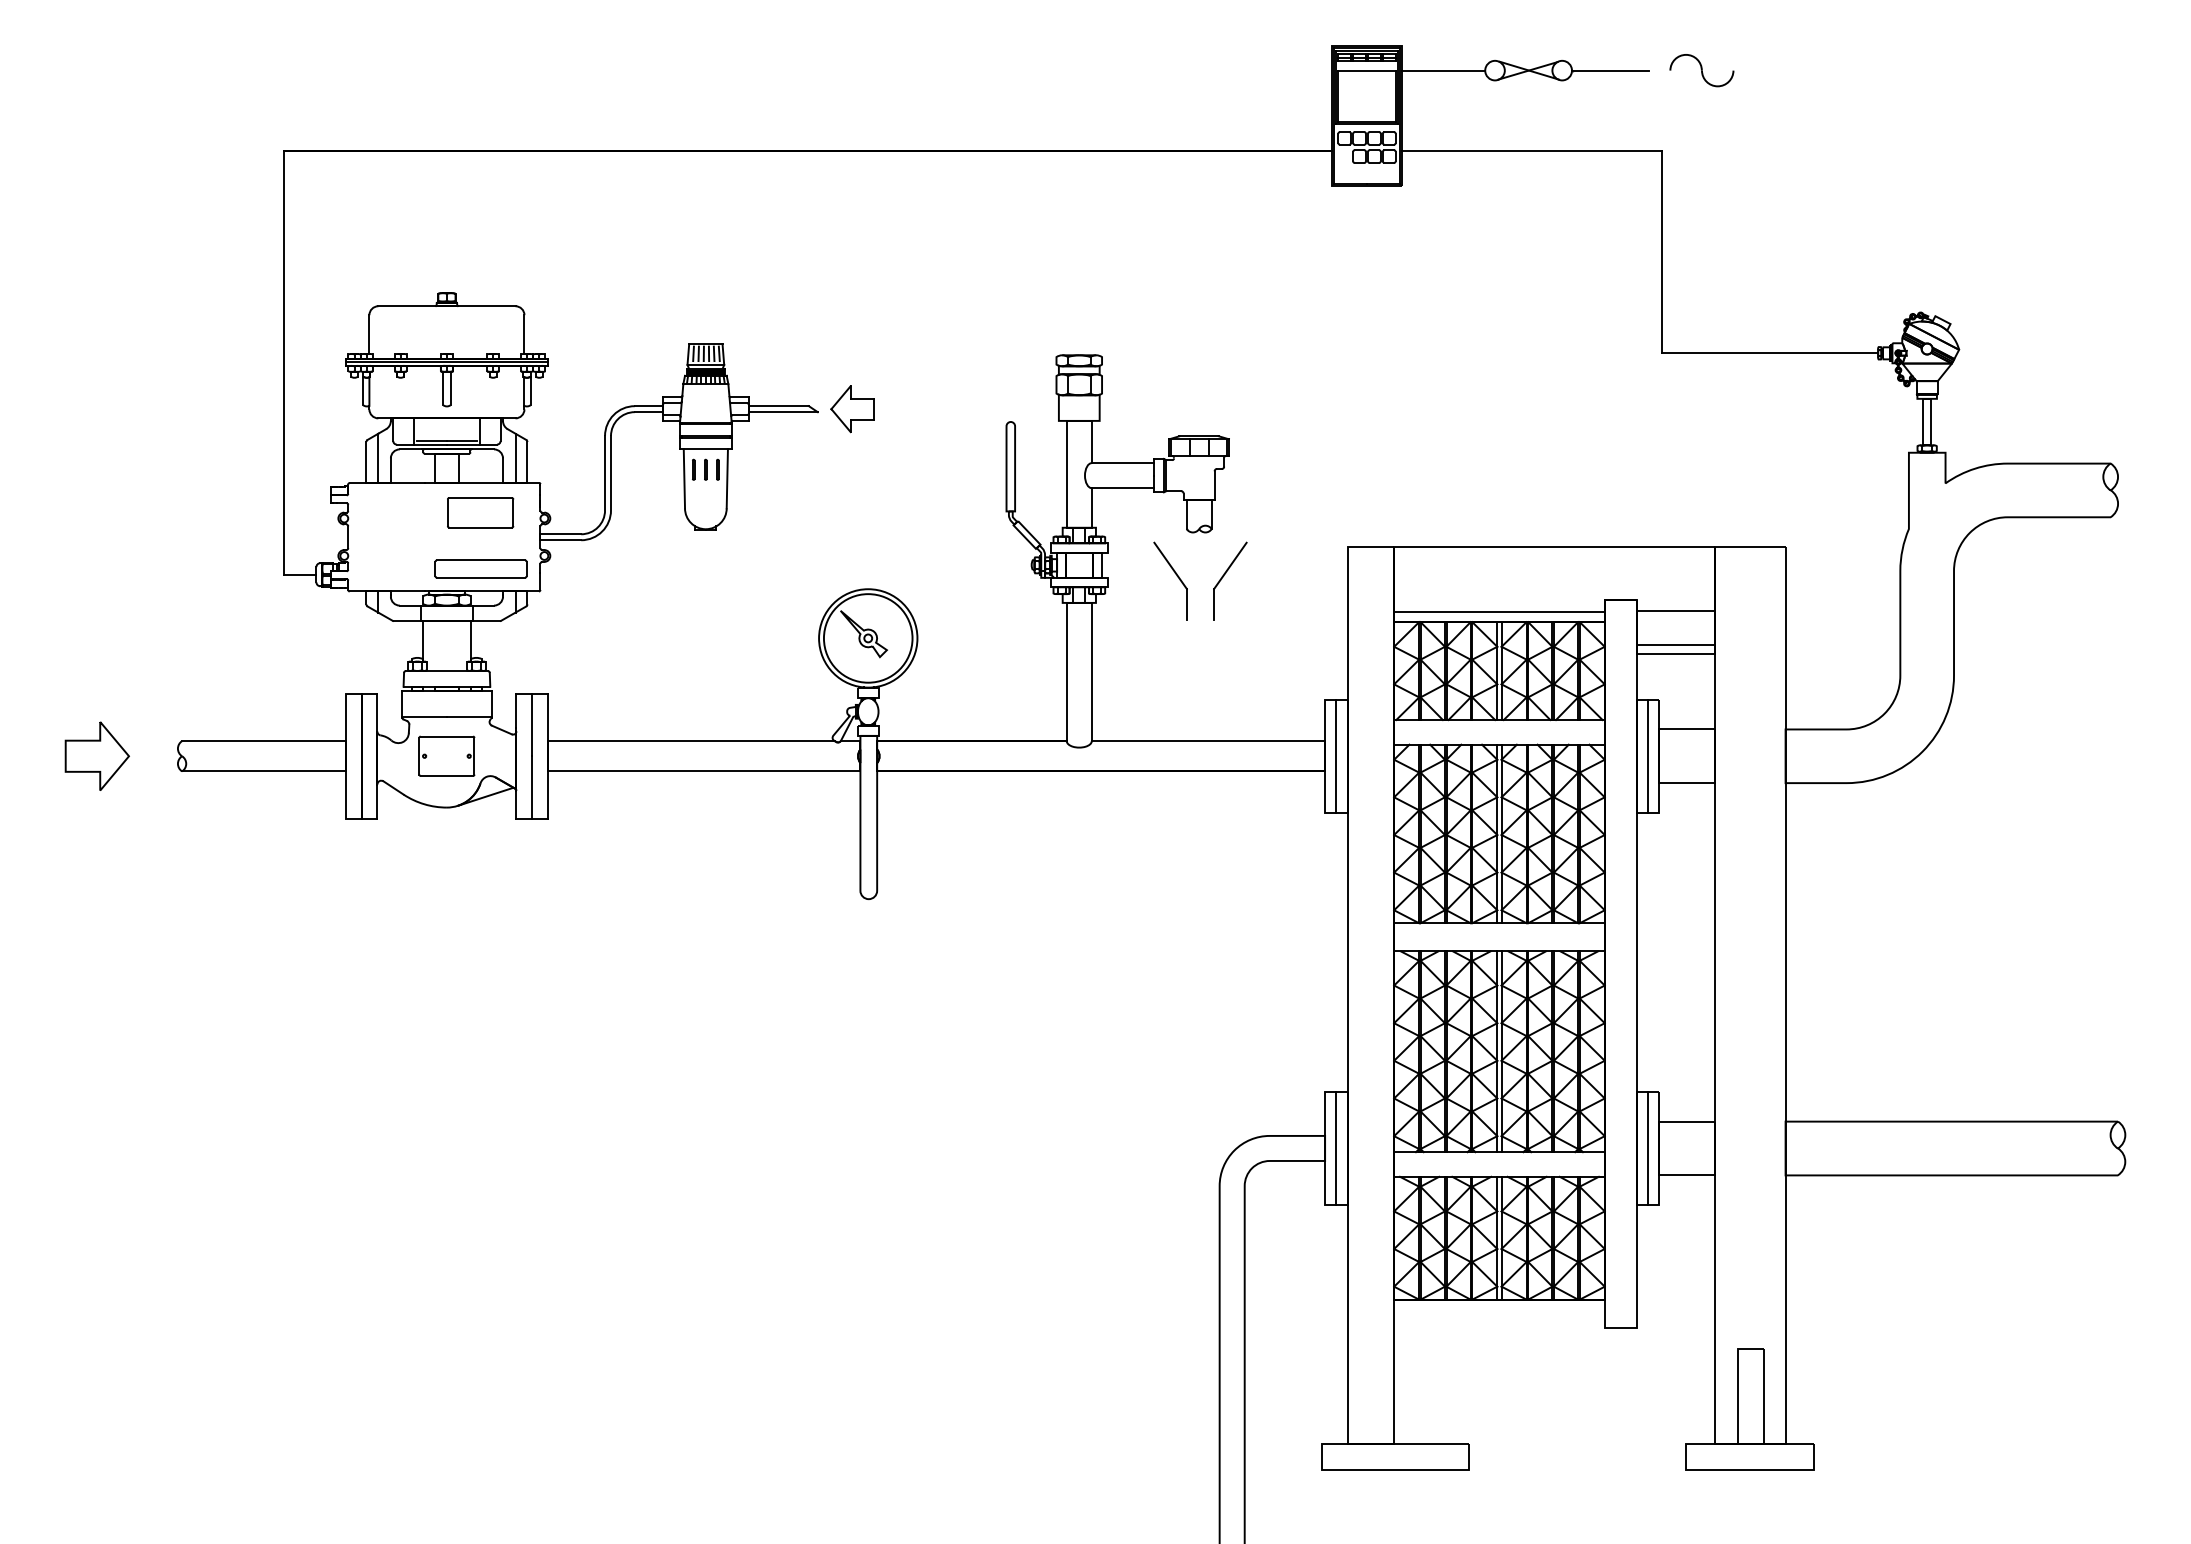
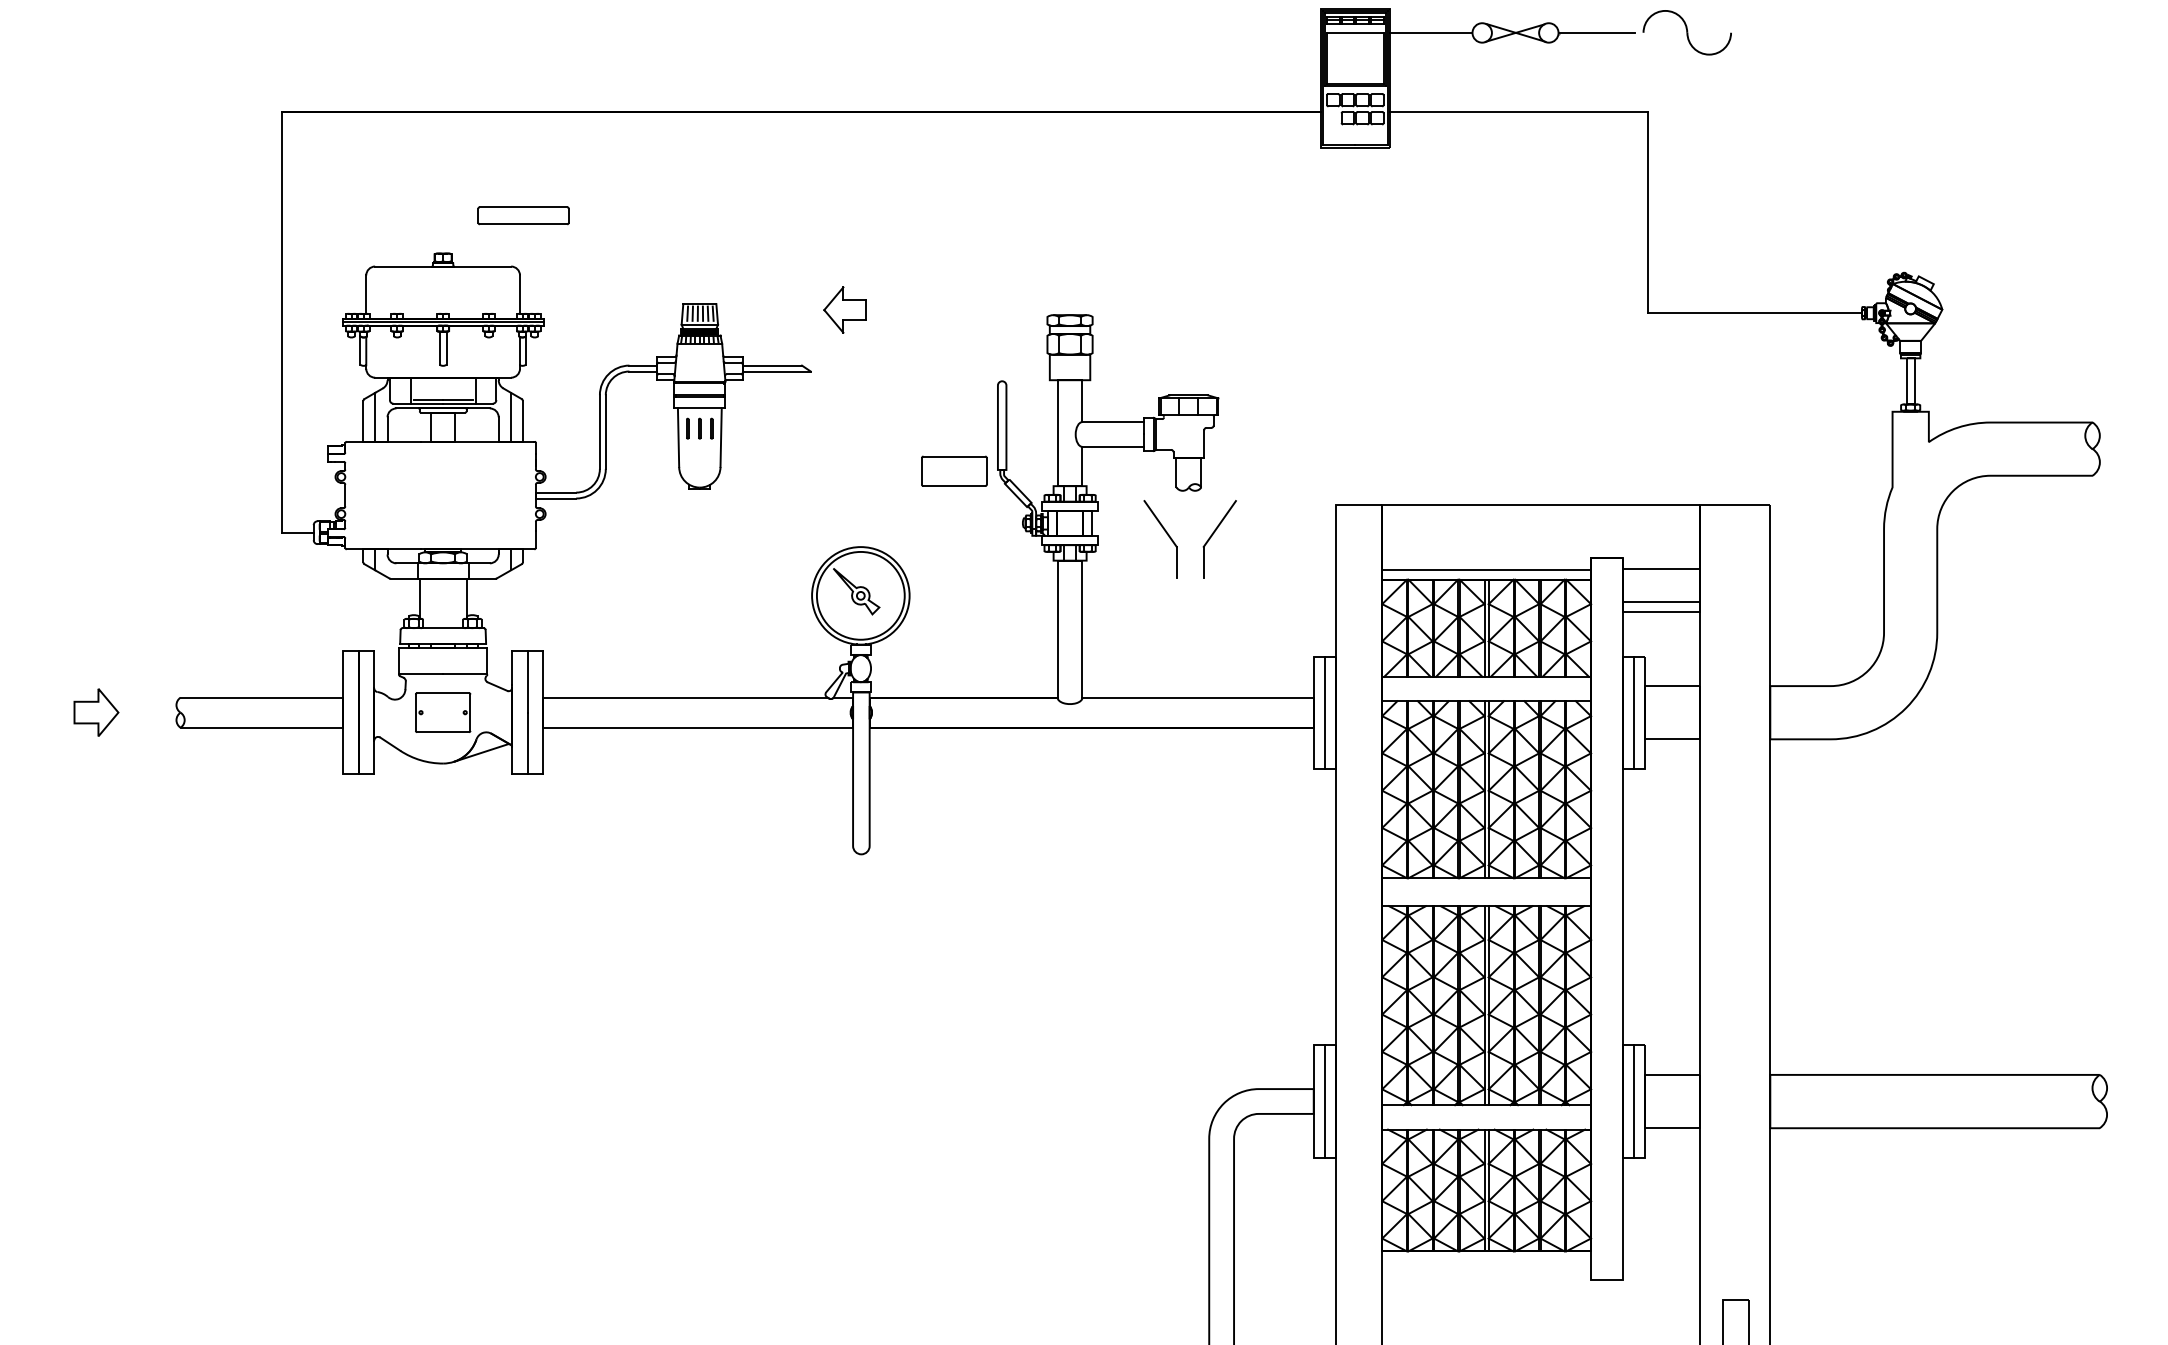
part: (1701, 70) -> (1686, 32), size x1.4
part: (852, 409) -> (845, 310), moved
part: (480, 512) -> (954, 471), moved
part: (480, 568) -> (523, 215), moved
part: (96, 755) -> (95, 711), size x0.7

